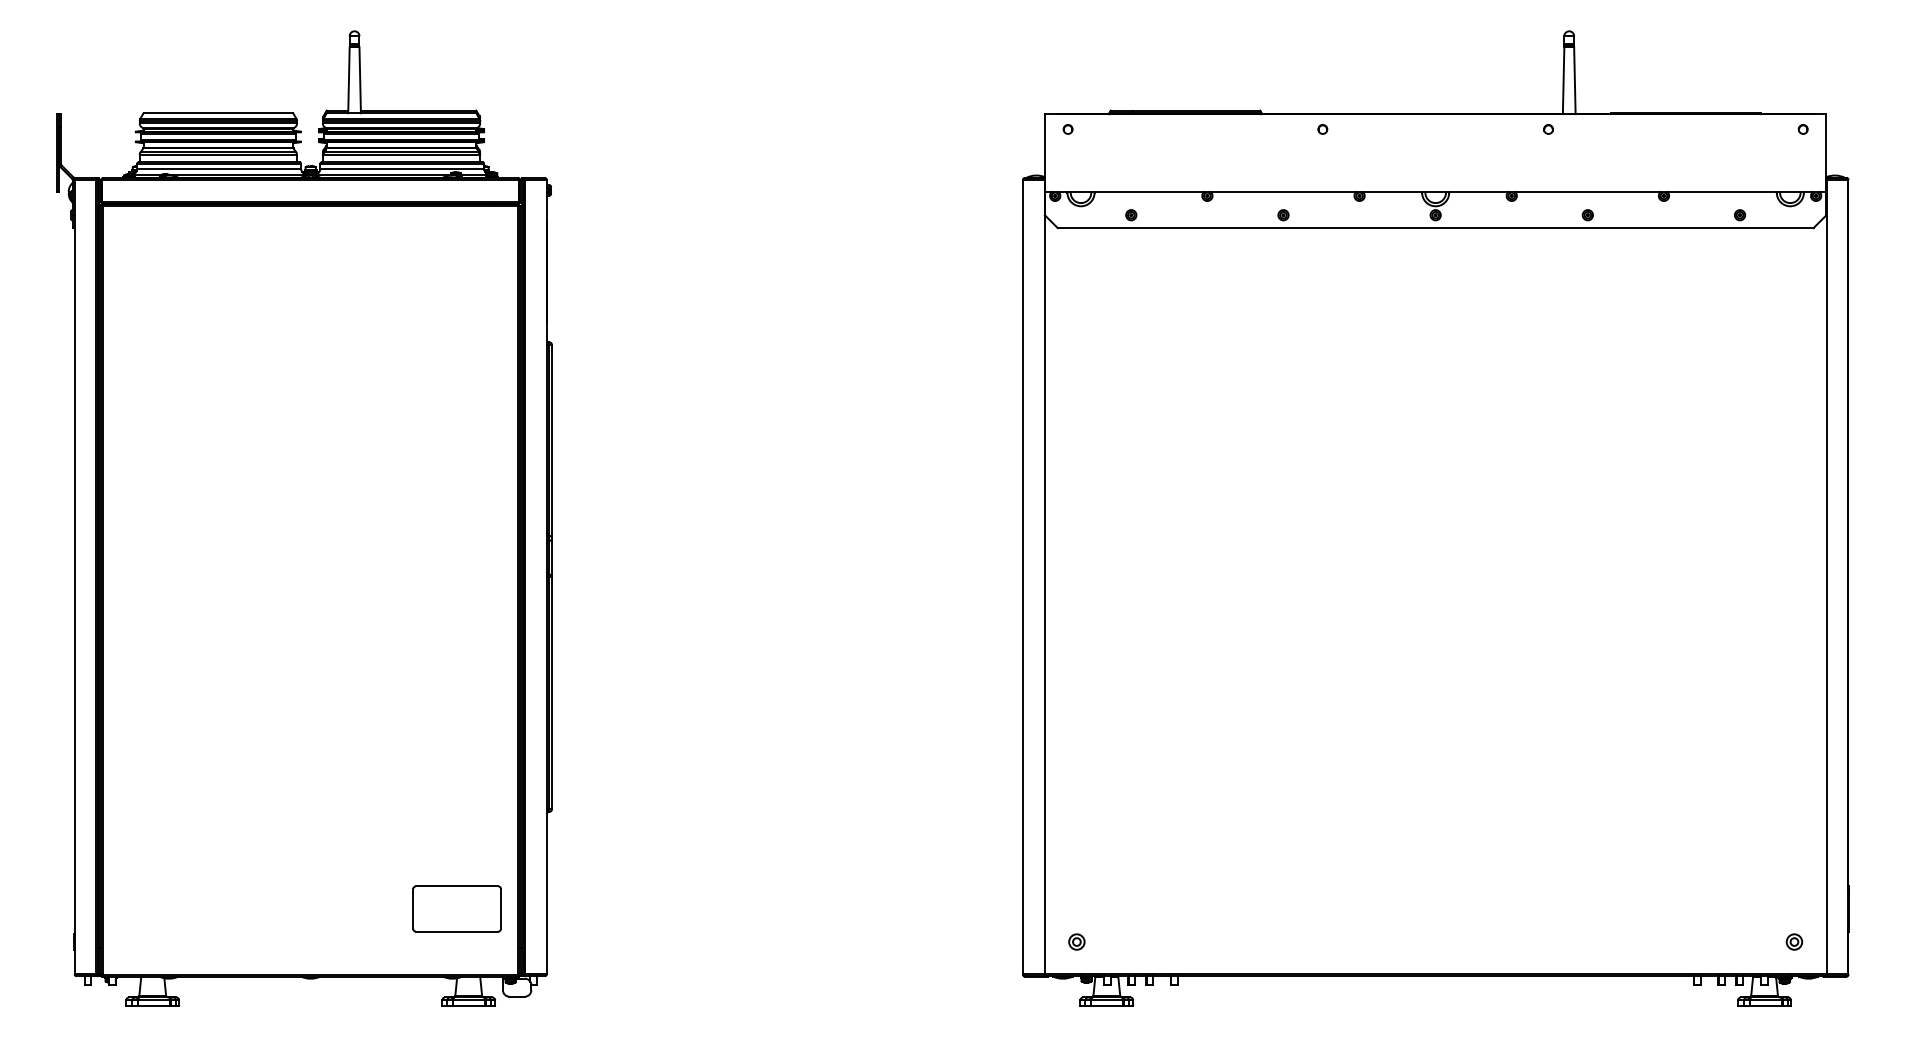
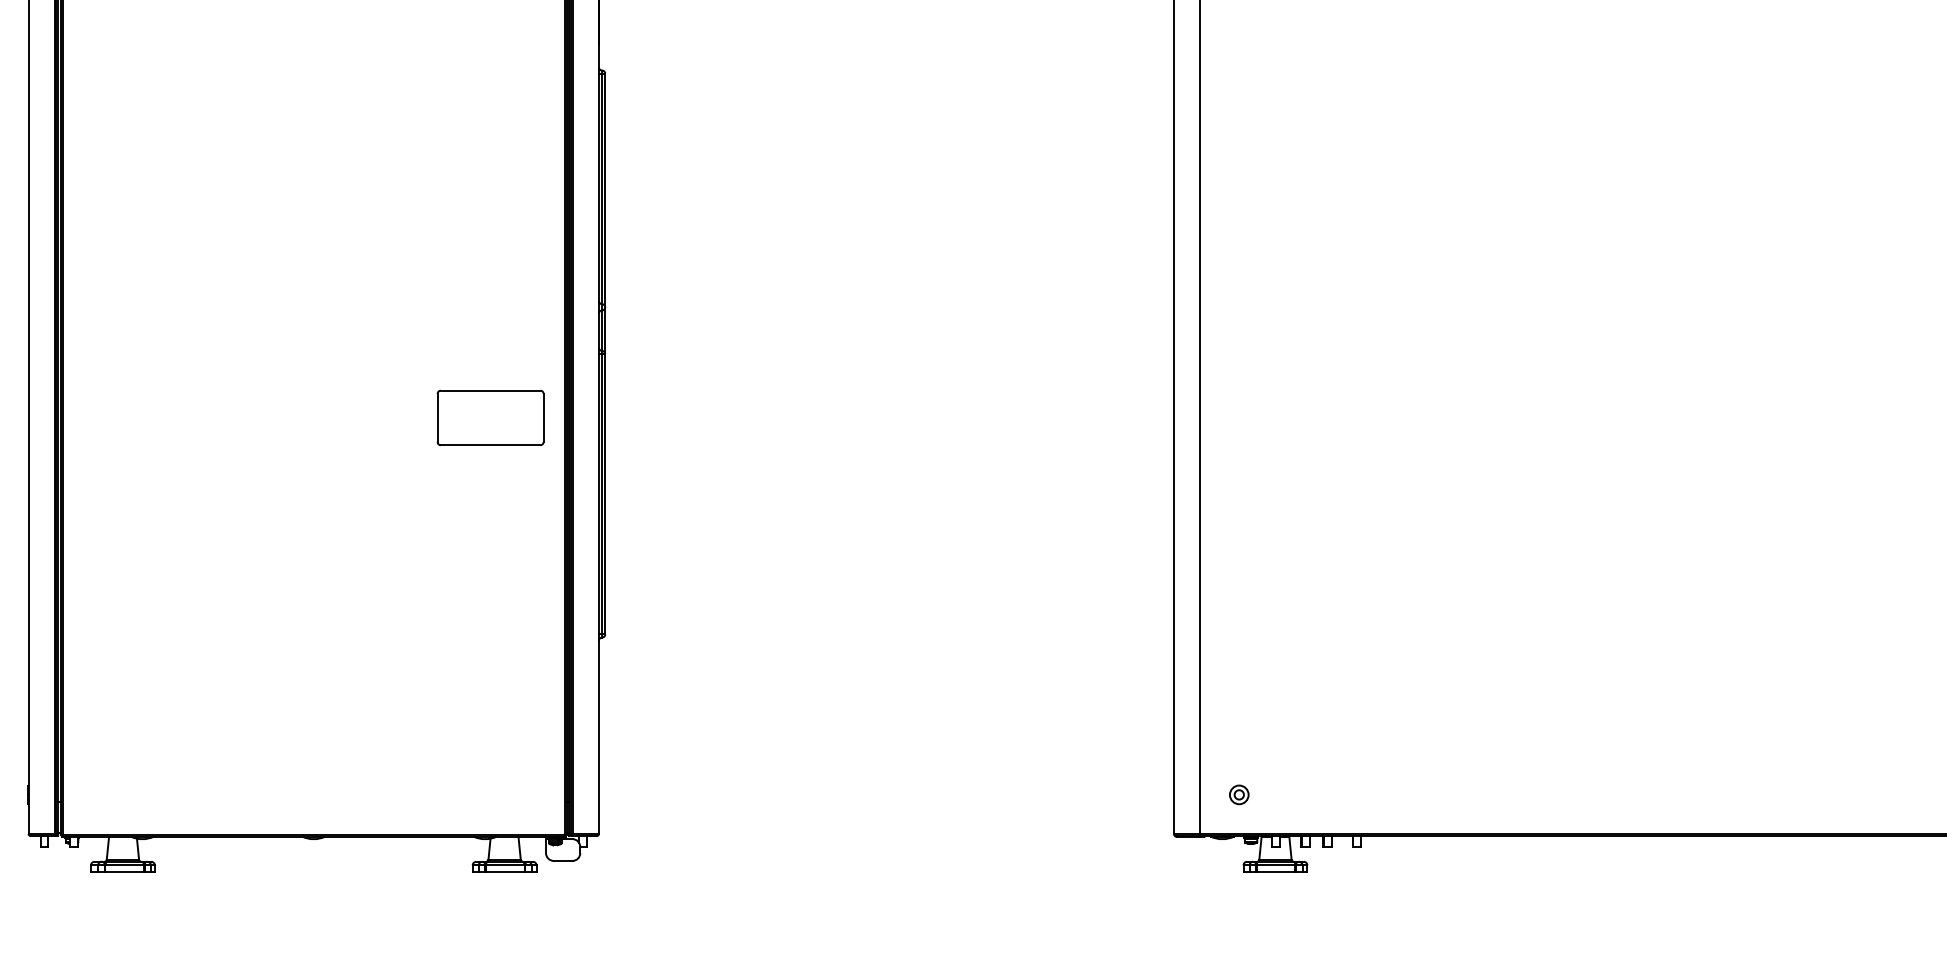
part: (456, 908) -> (489, 417), moved

